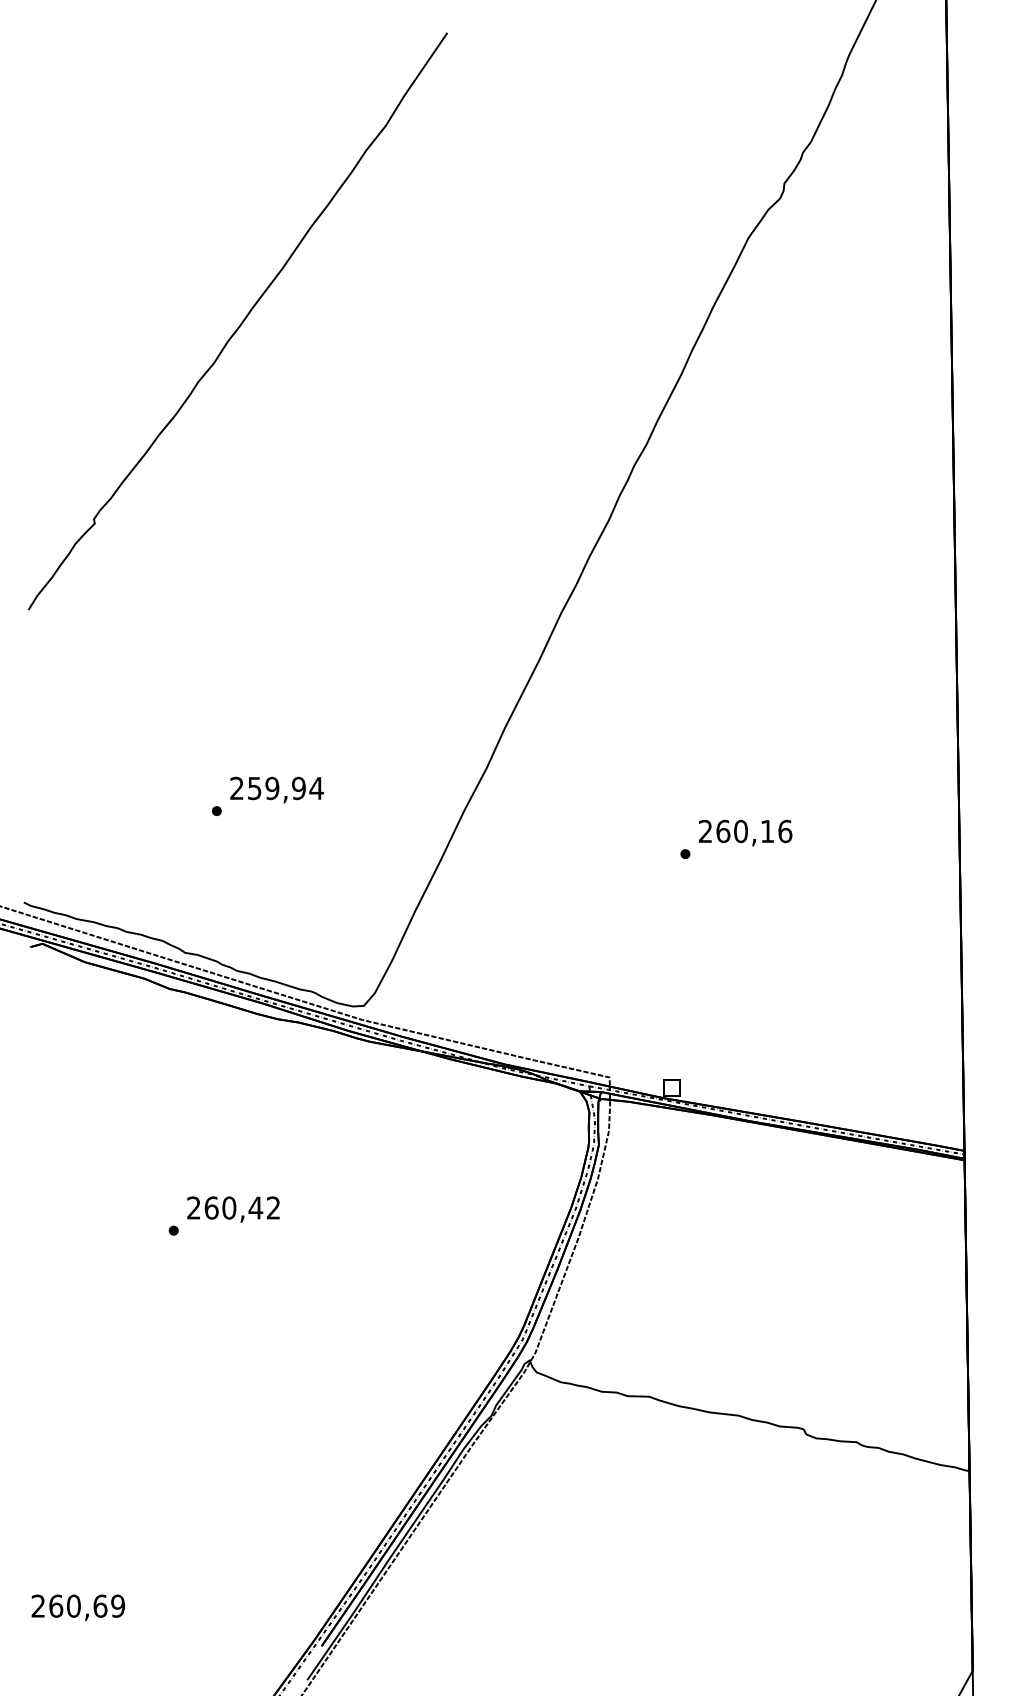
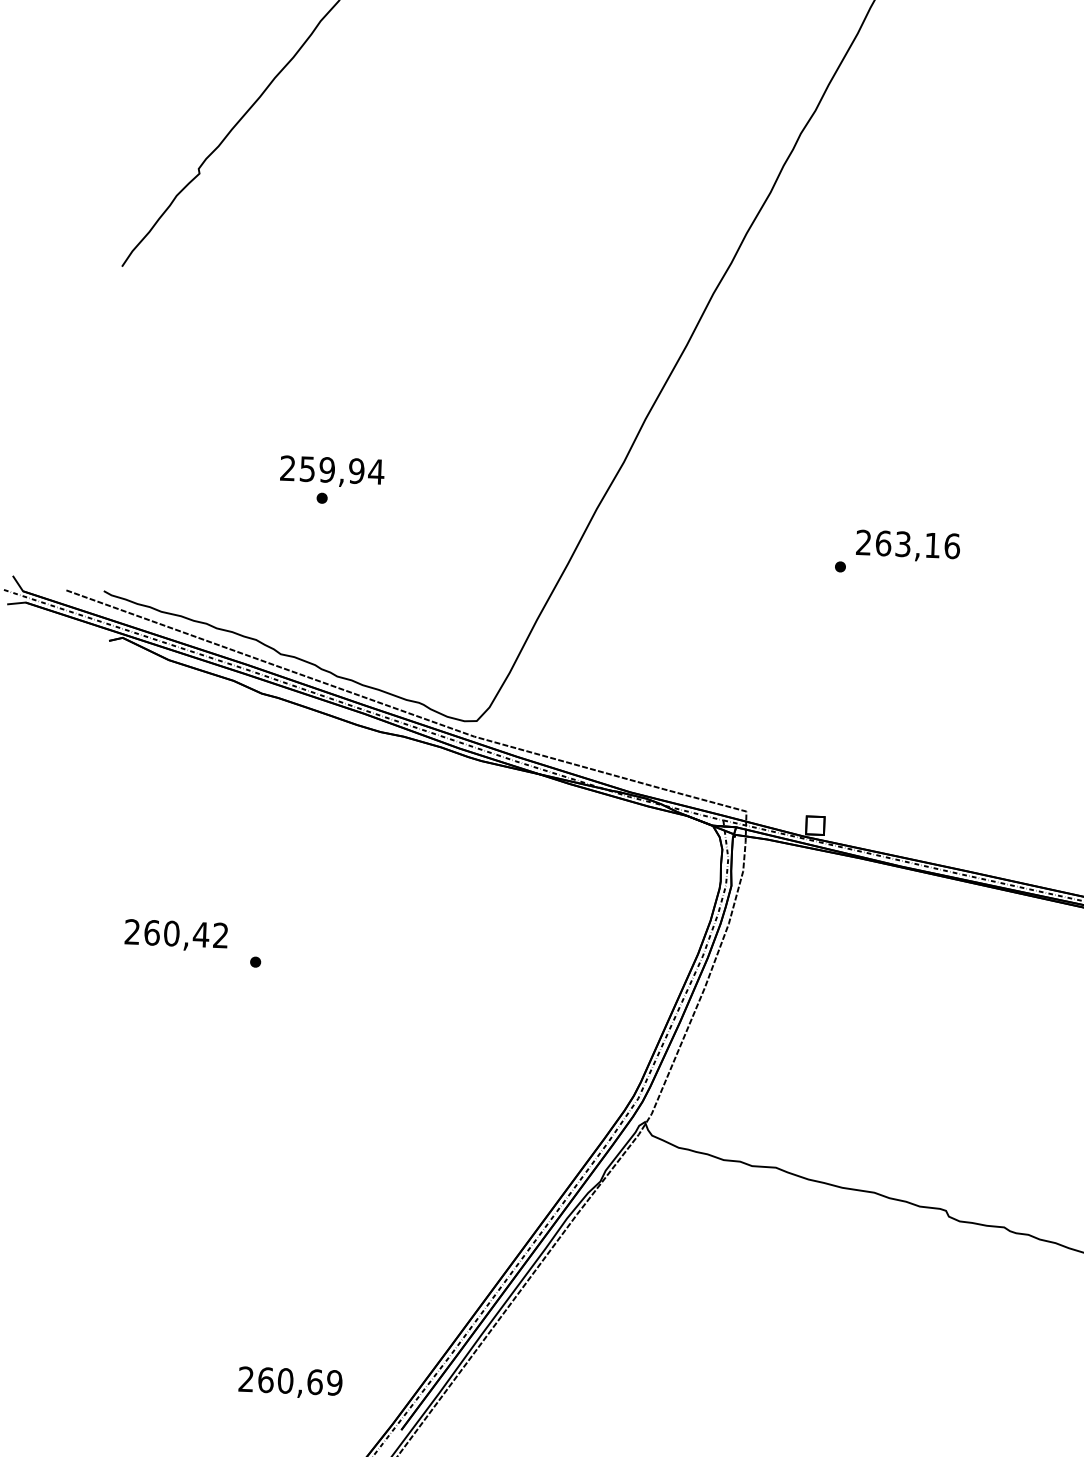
text: (276, 789) -> (331, 471), moved
text: (740, 831) -> (902, 544), 260,16 -> 263,16
text: (233, 1209) -> (176, 935), moved
text: (77, 1607) -> (289, 1382), moved

